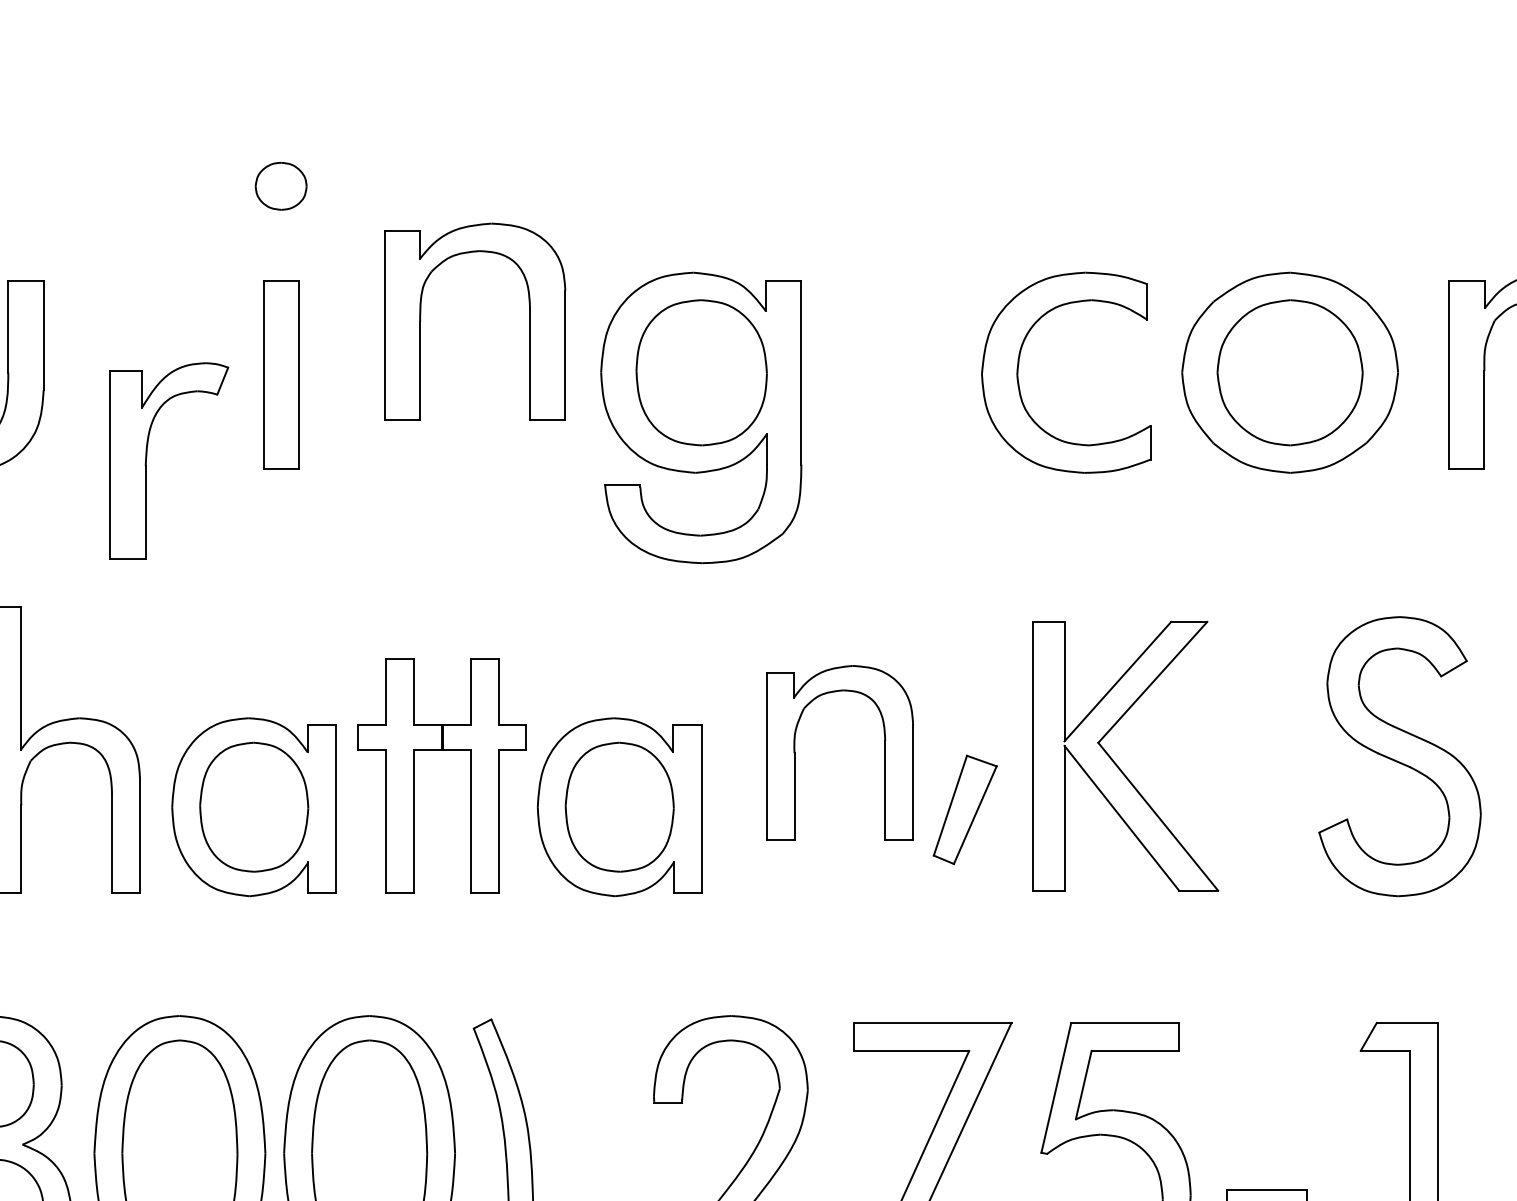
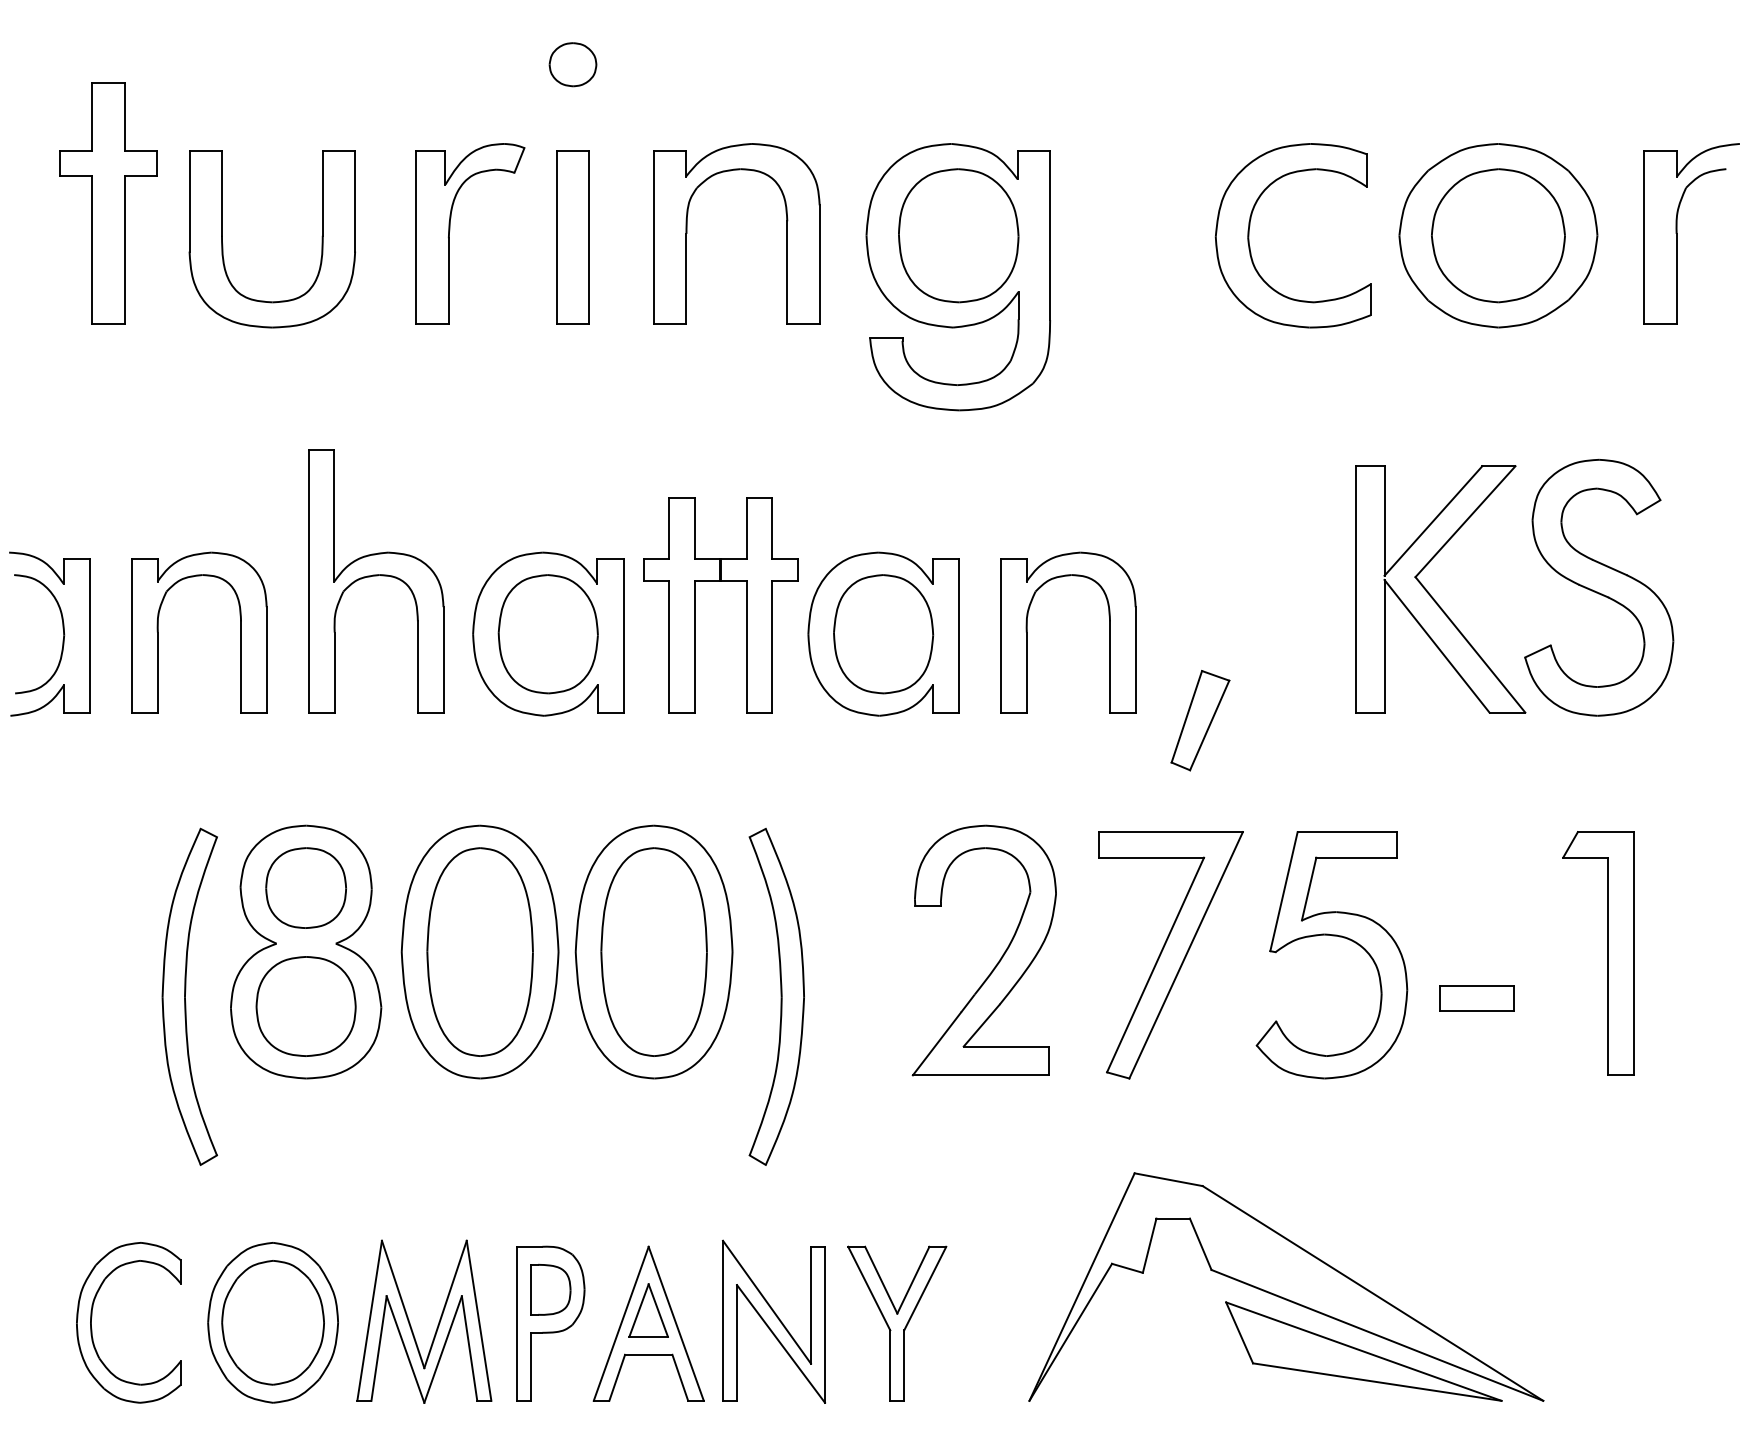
part: (421, 321) -> (687, 233), moved
part: (147, 457) -> (450, 230), moved
part: (795, 753) -> (1027, 632), moved
part: (1116, 763) -> (1432, 596), moved
part: (965, 809) -> (1200, 720), moved

